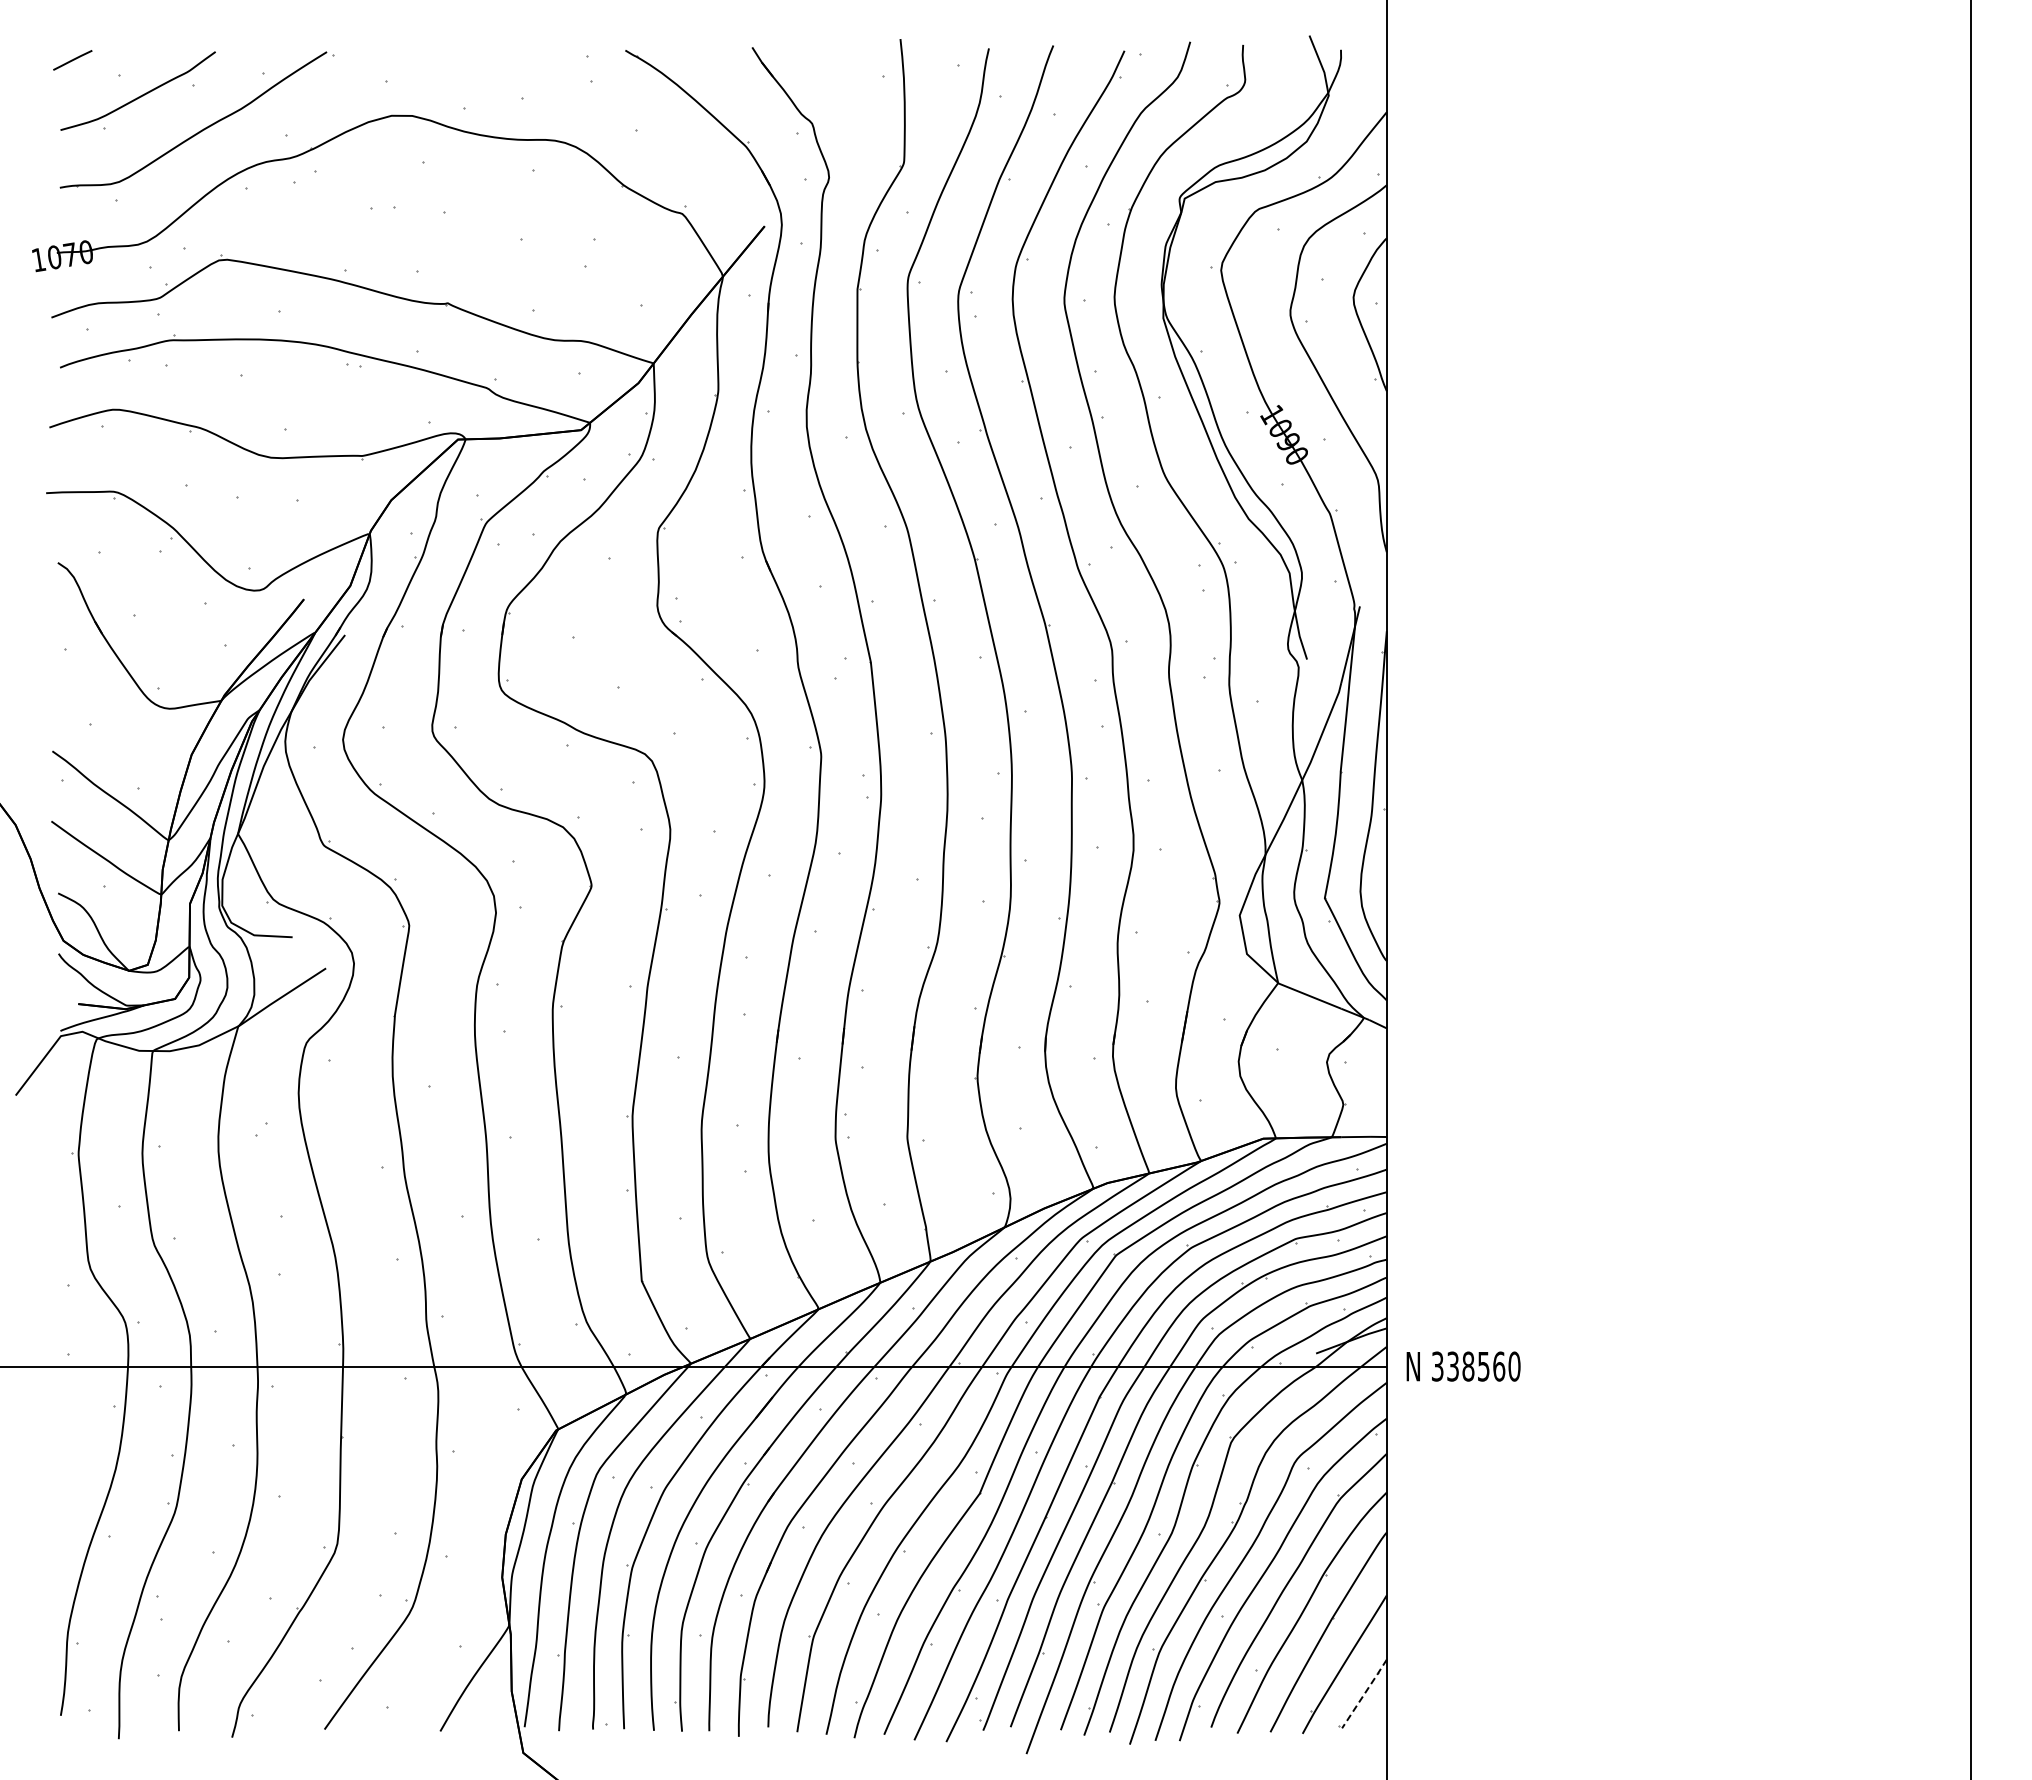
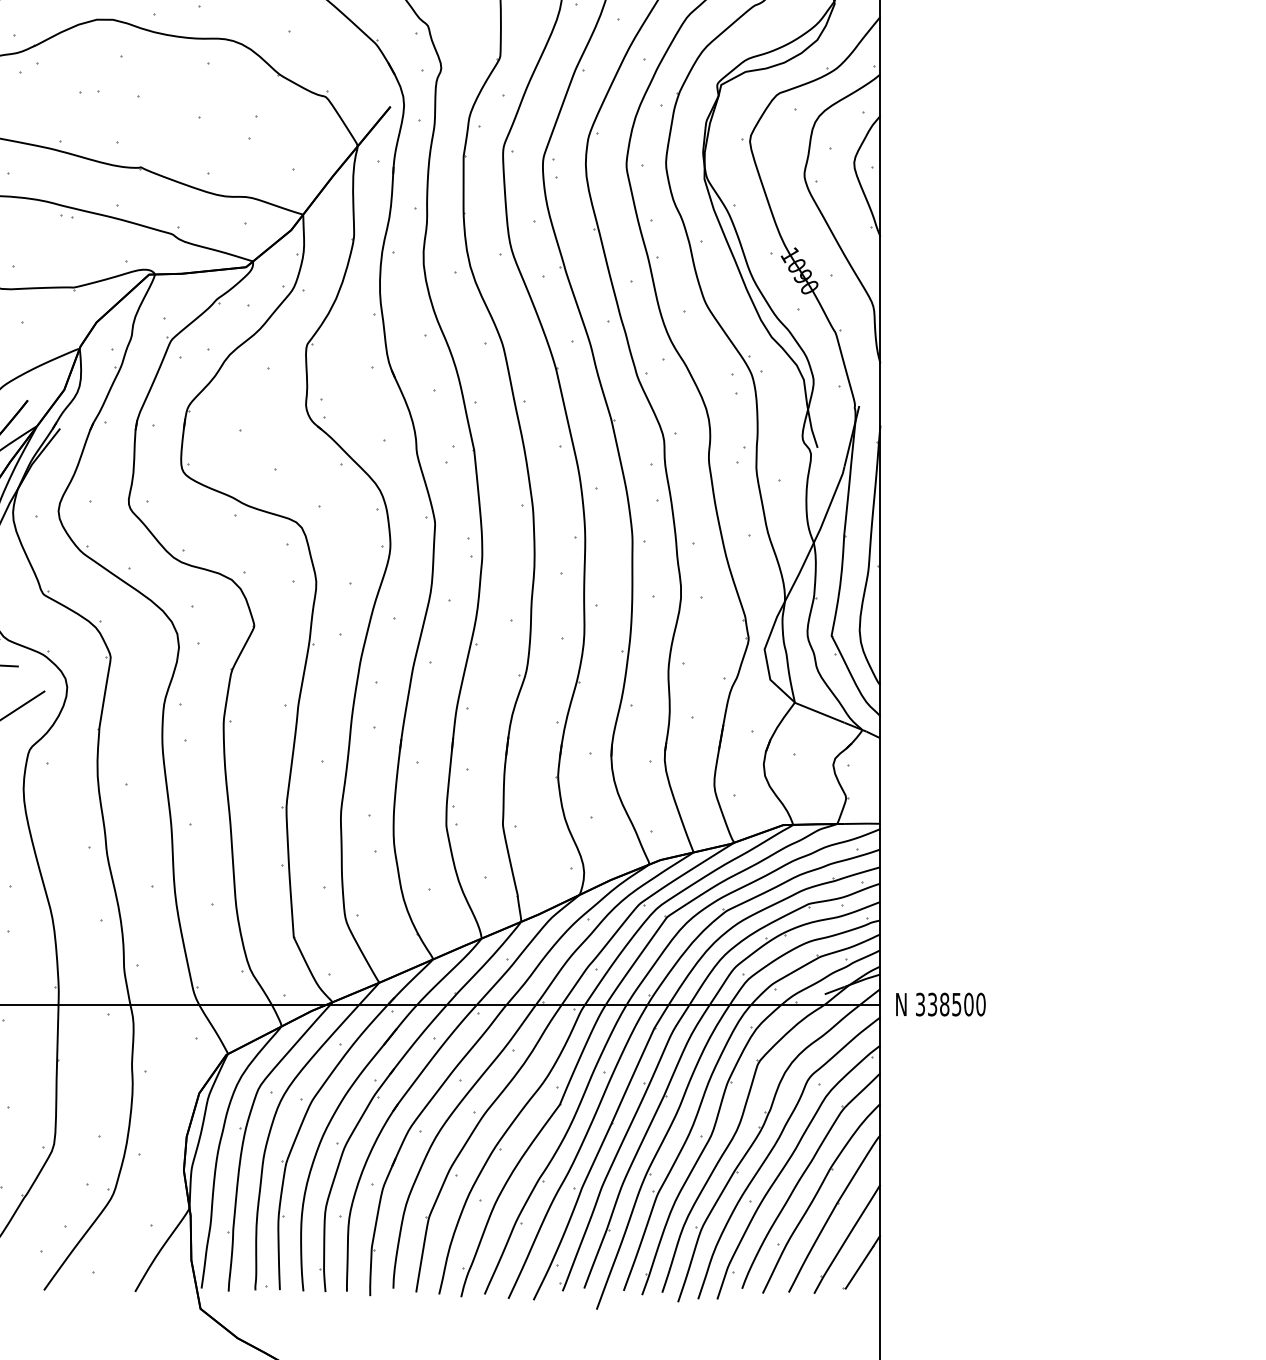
text: (1499, 1366) -> (969, 1004), 338560 -> 338500
line: (1365, 1692) -> (863, 1261), dashed -> solid

